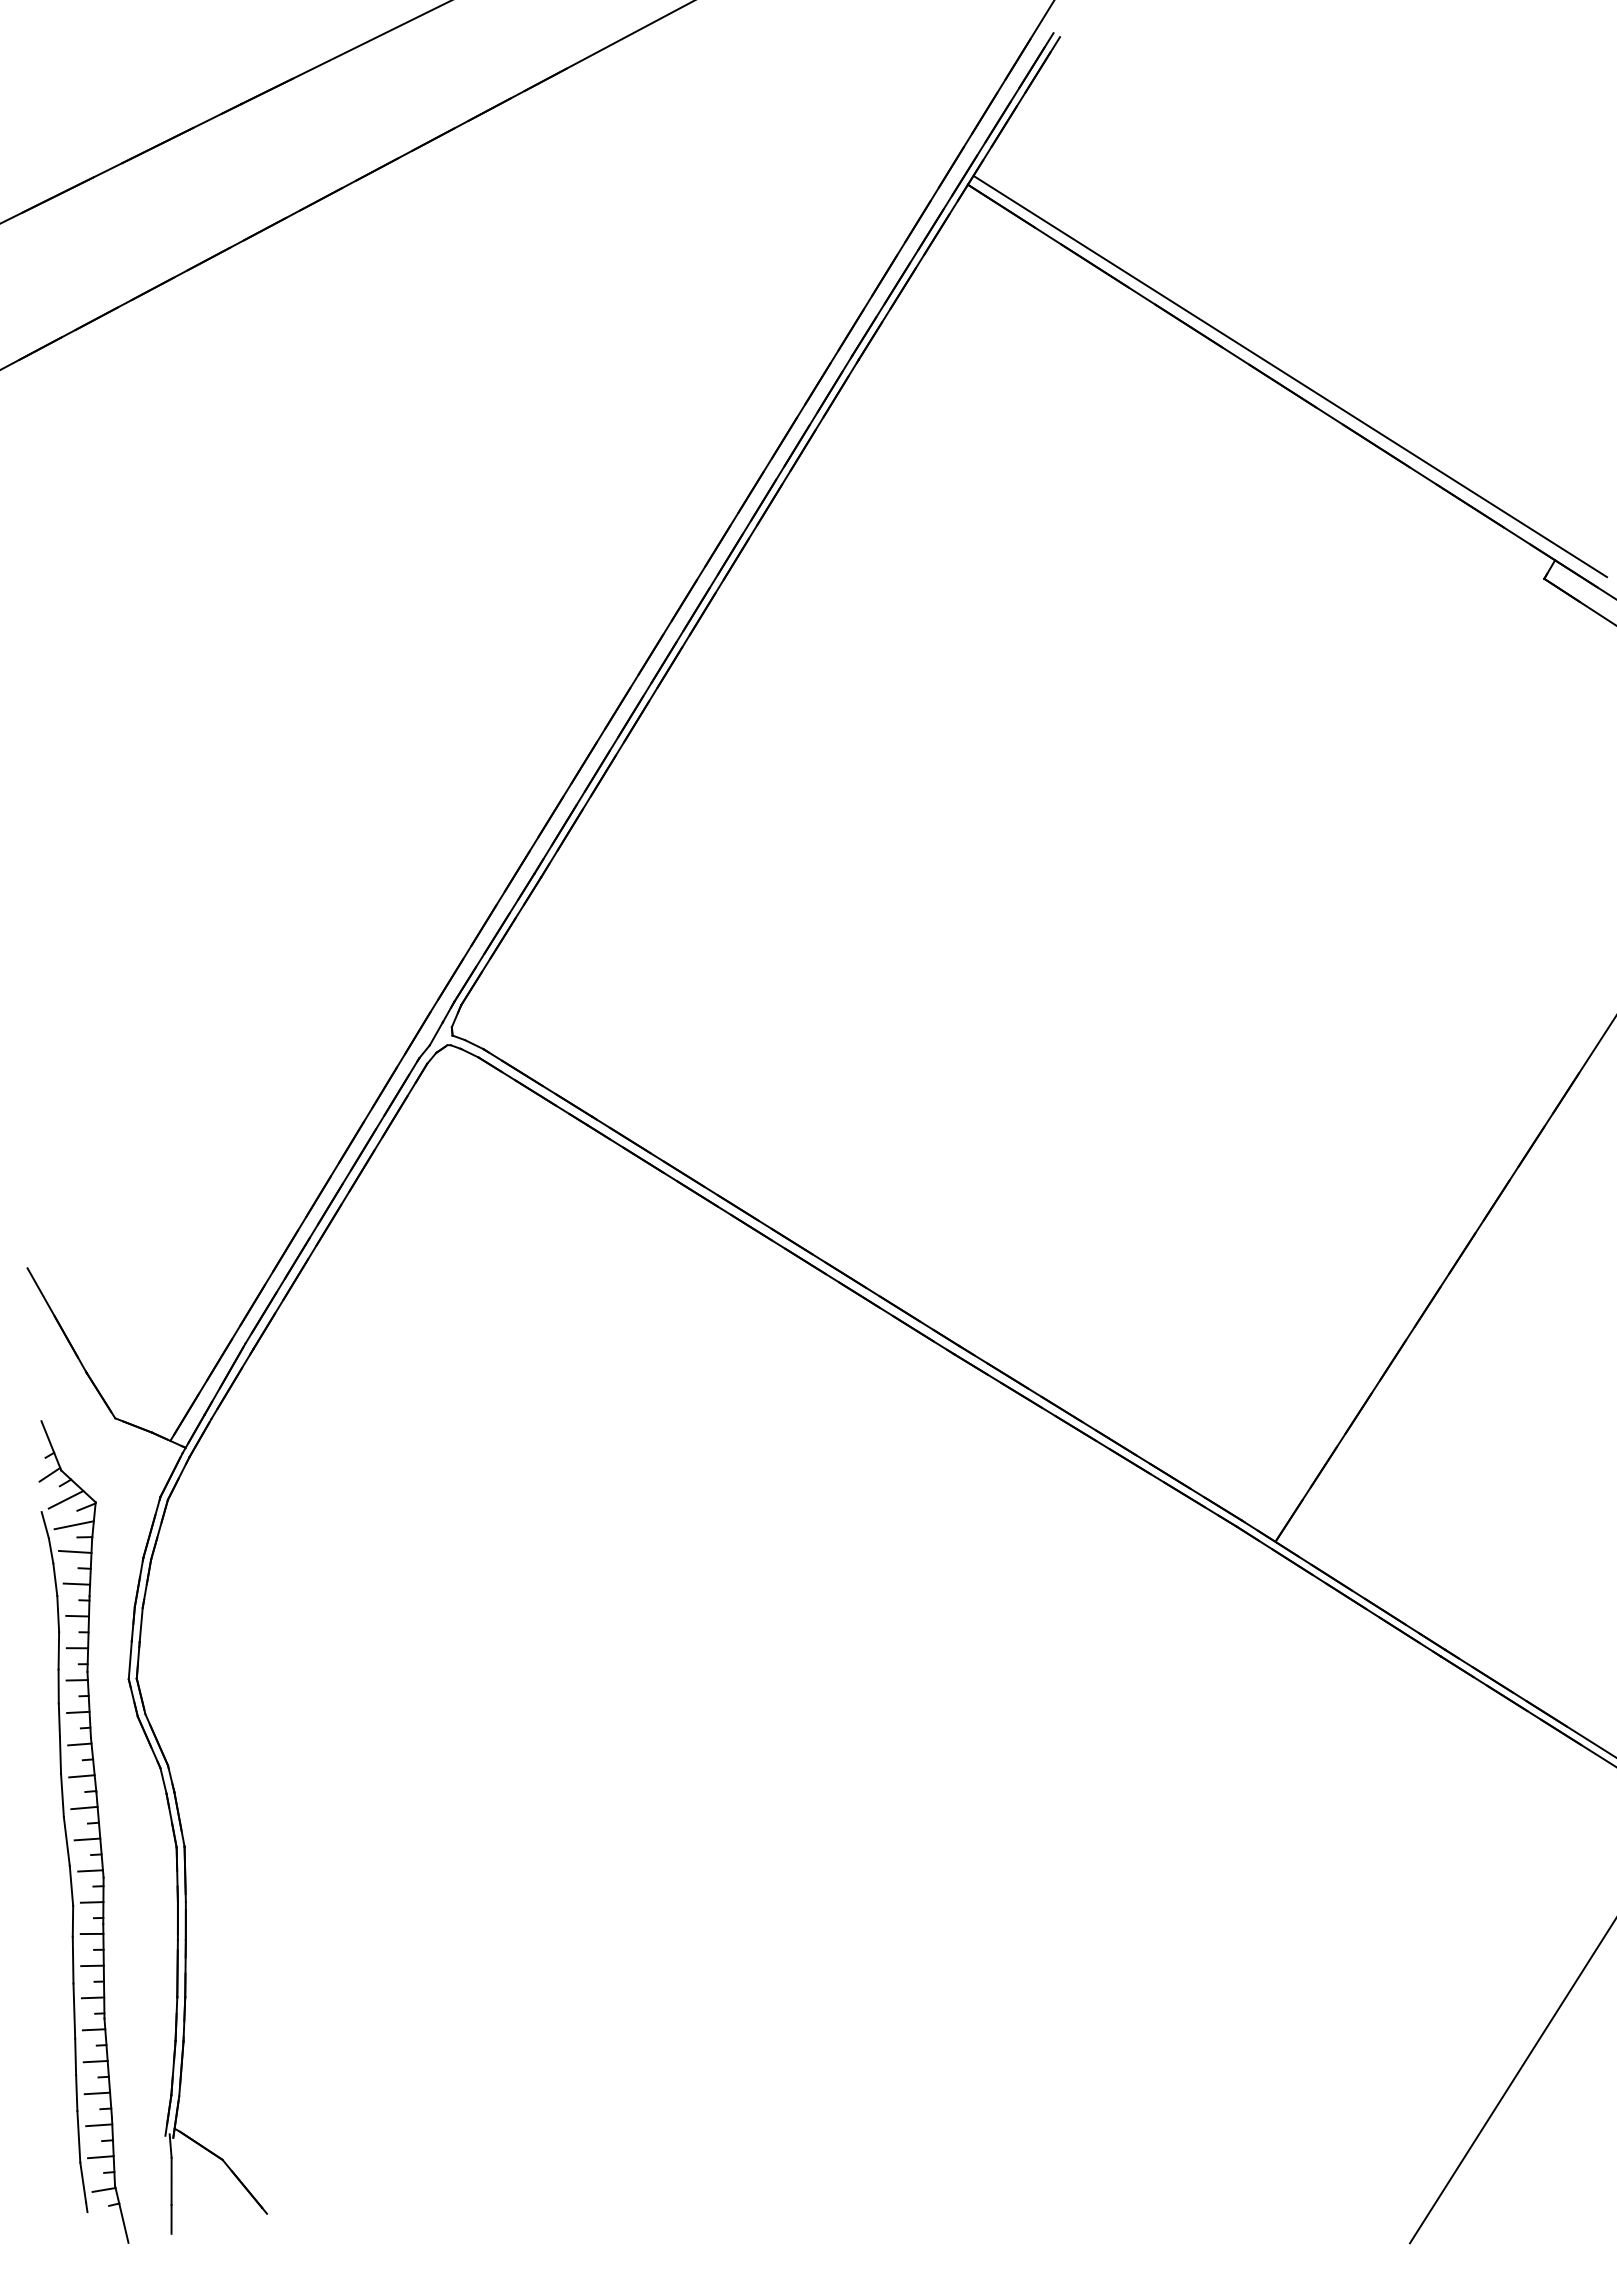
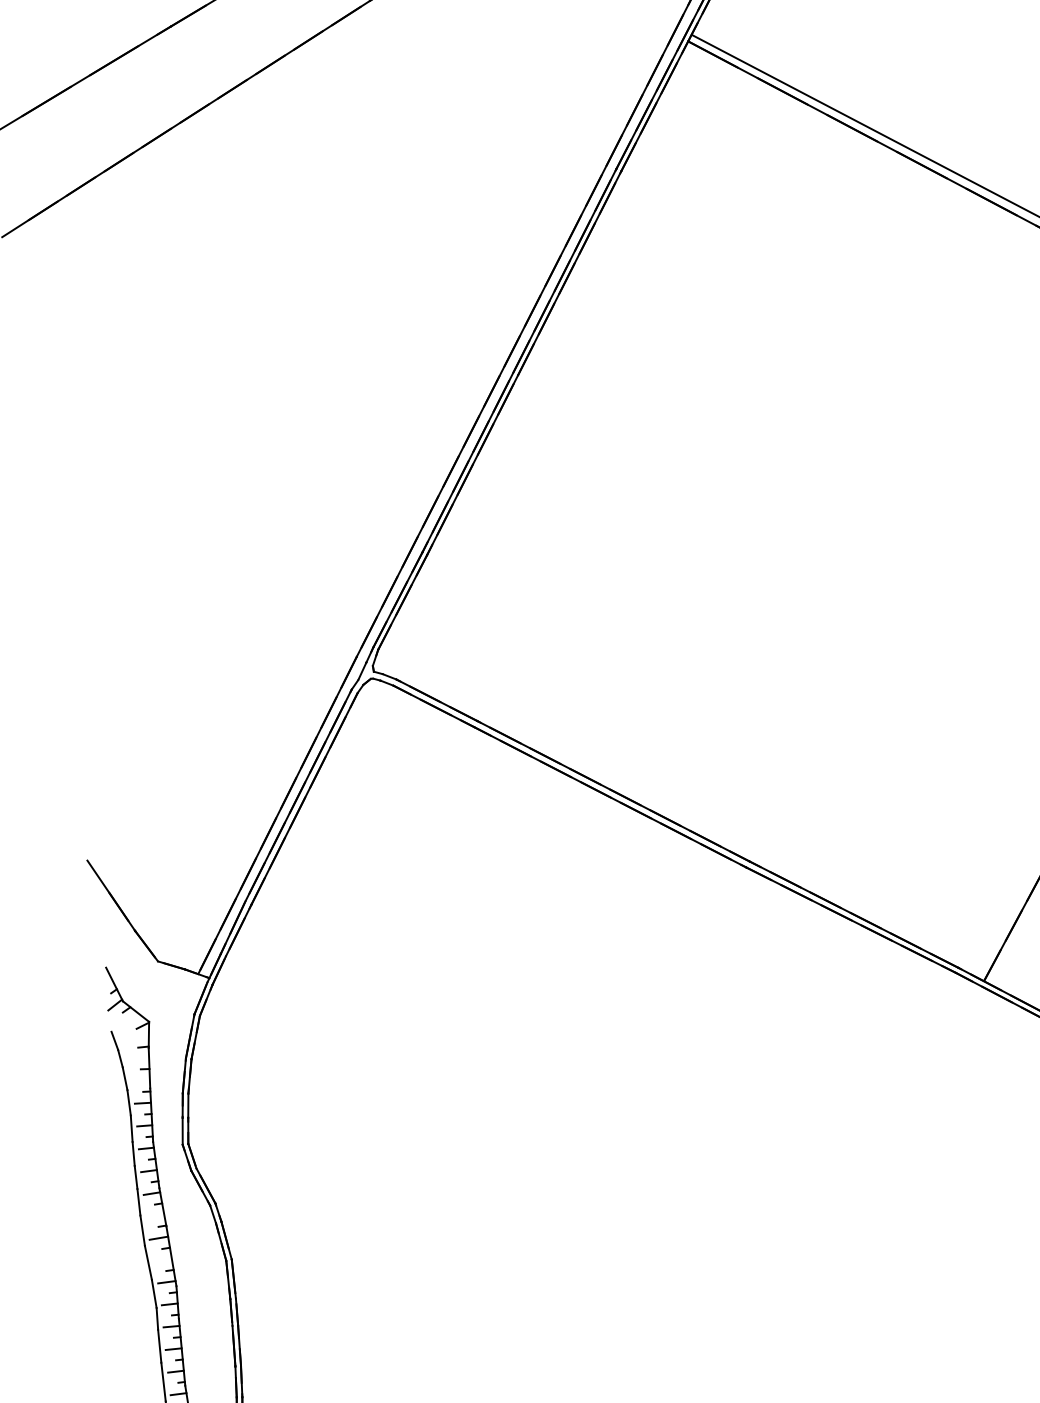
line: (65, 1499) -> (127, 1021), removed
line: (73, 1525) -> (134, 1039), removed
line: (75, 1551) -> (137, 1057), removed
line: (76, 1583) -> (140, 1080), removed
line: (81, 1776) -> (154, 1216), removed
line: (87, 1839) -> (162, 1260), removed

